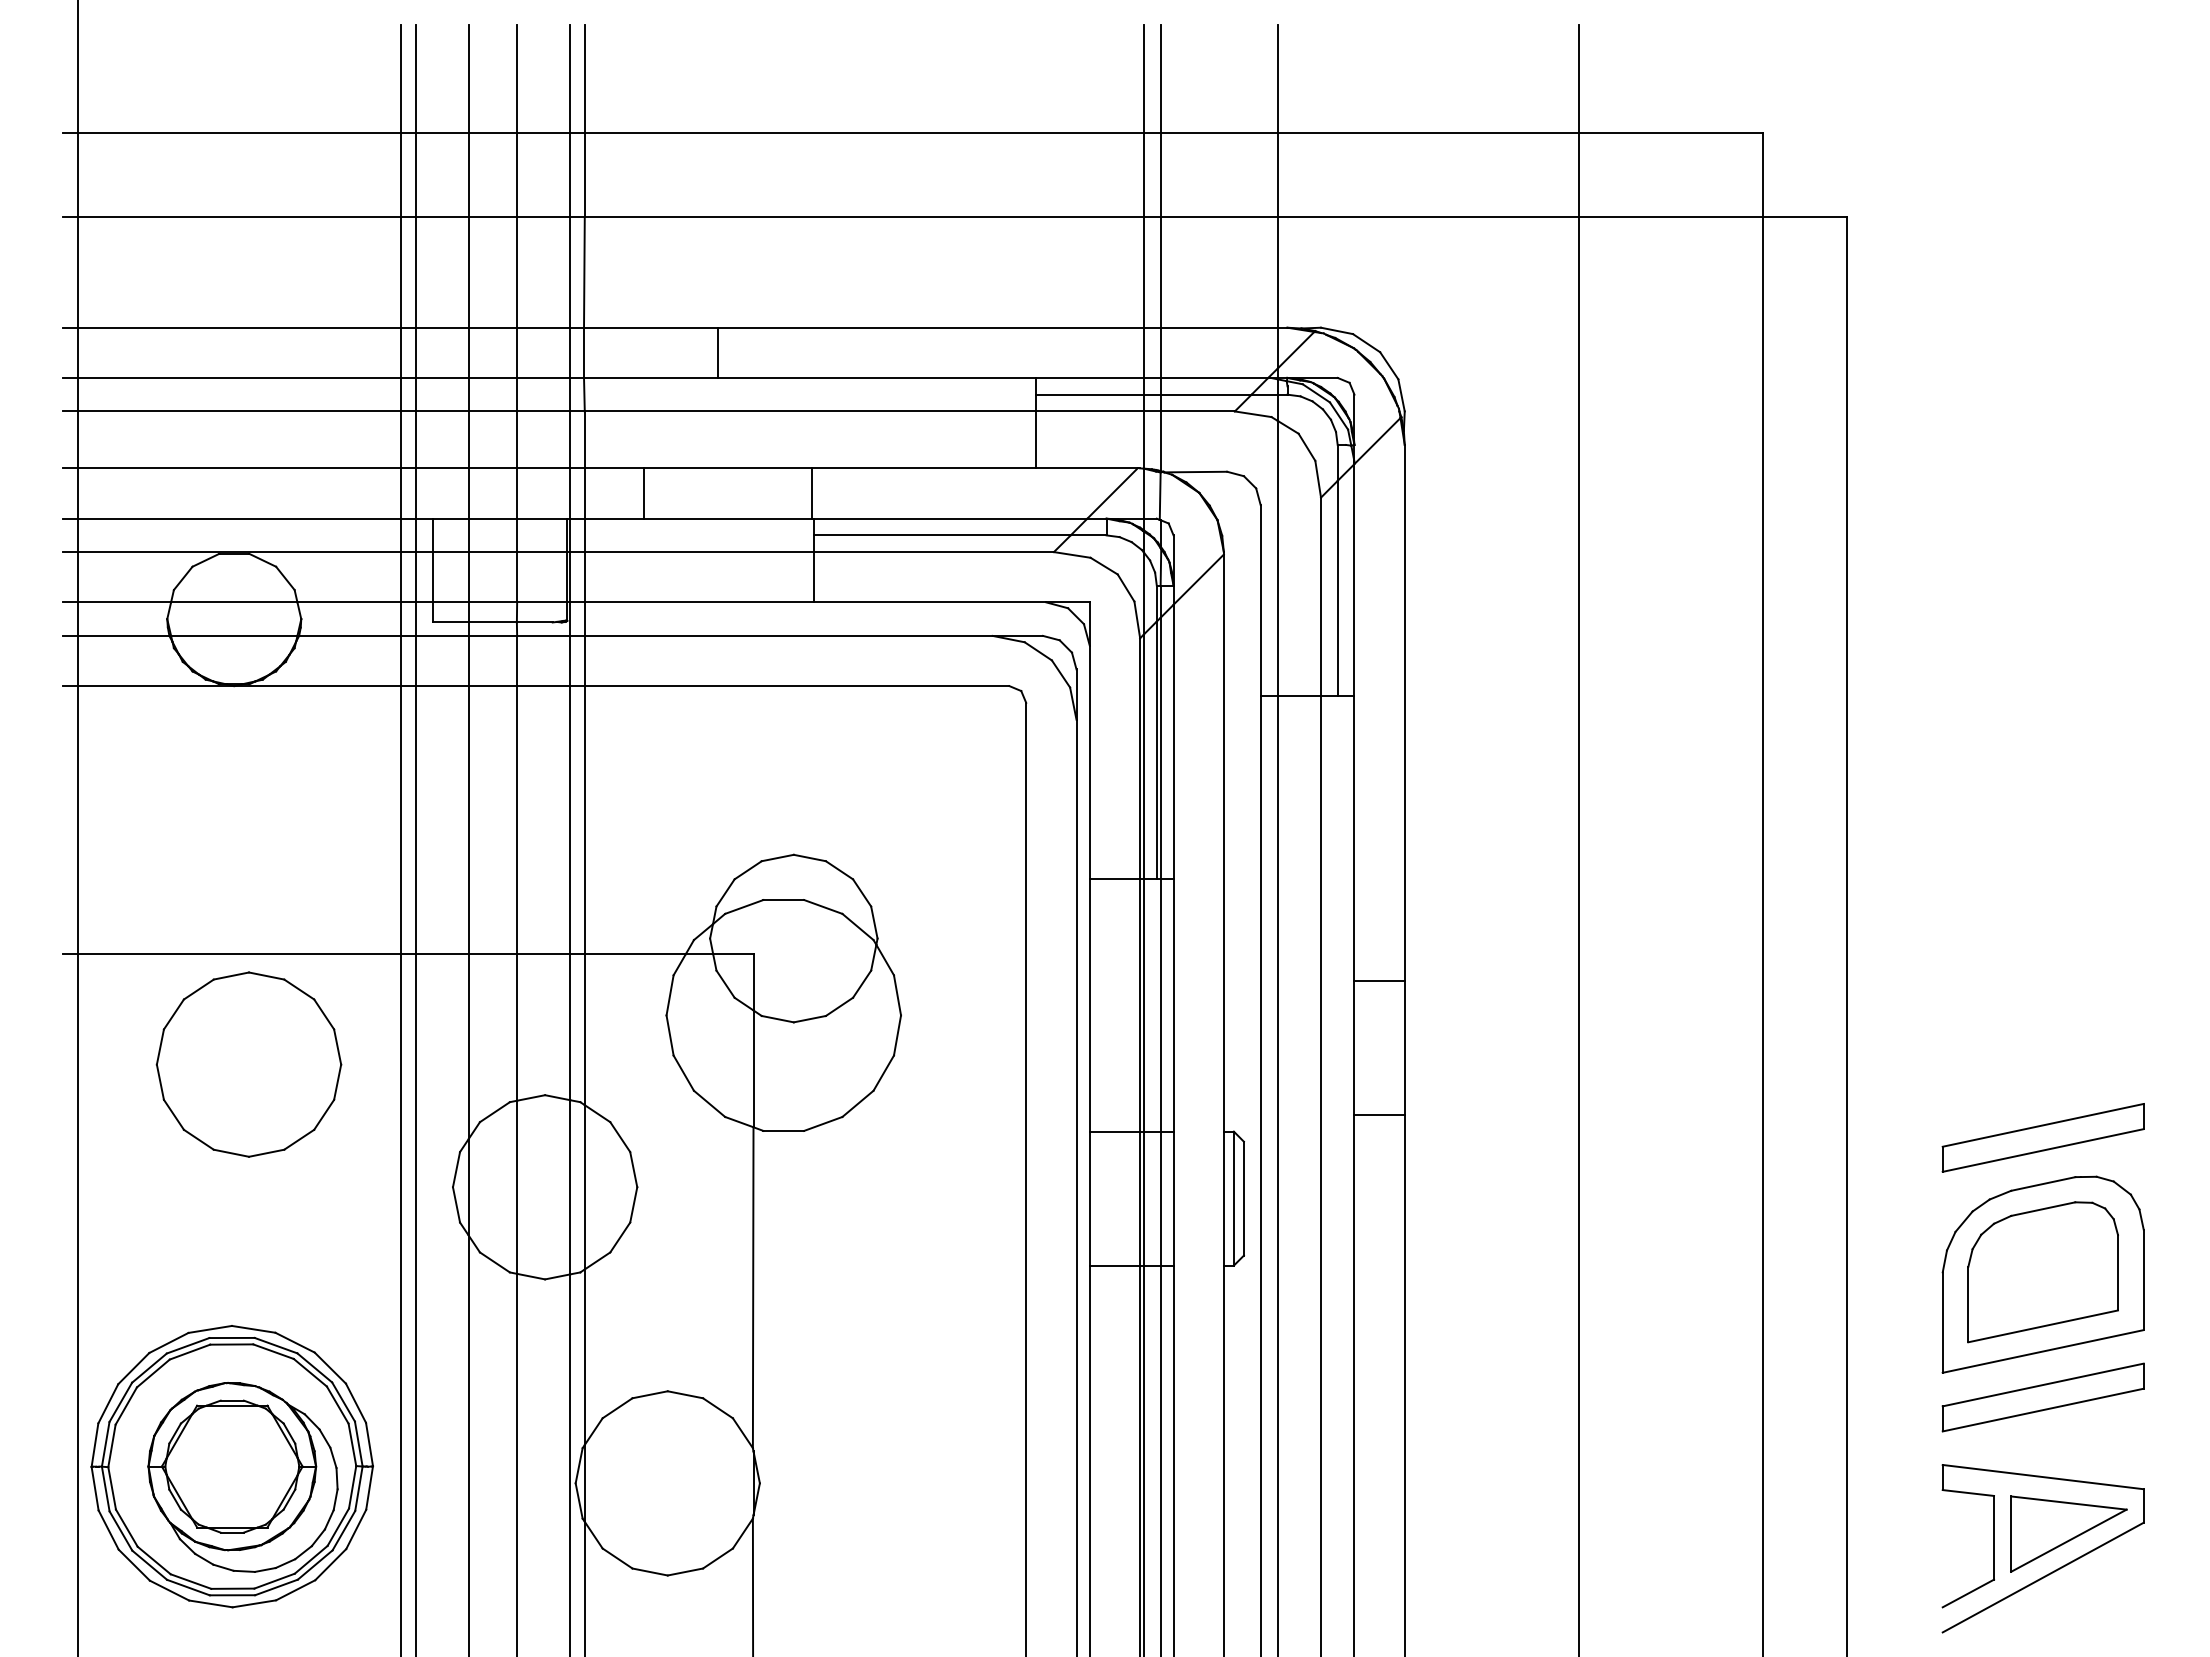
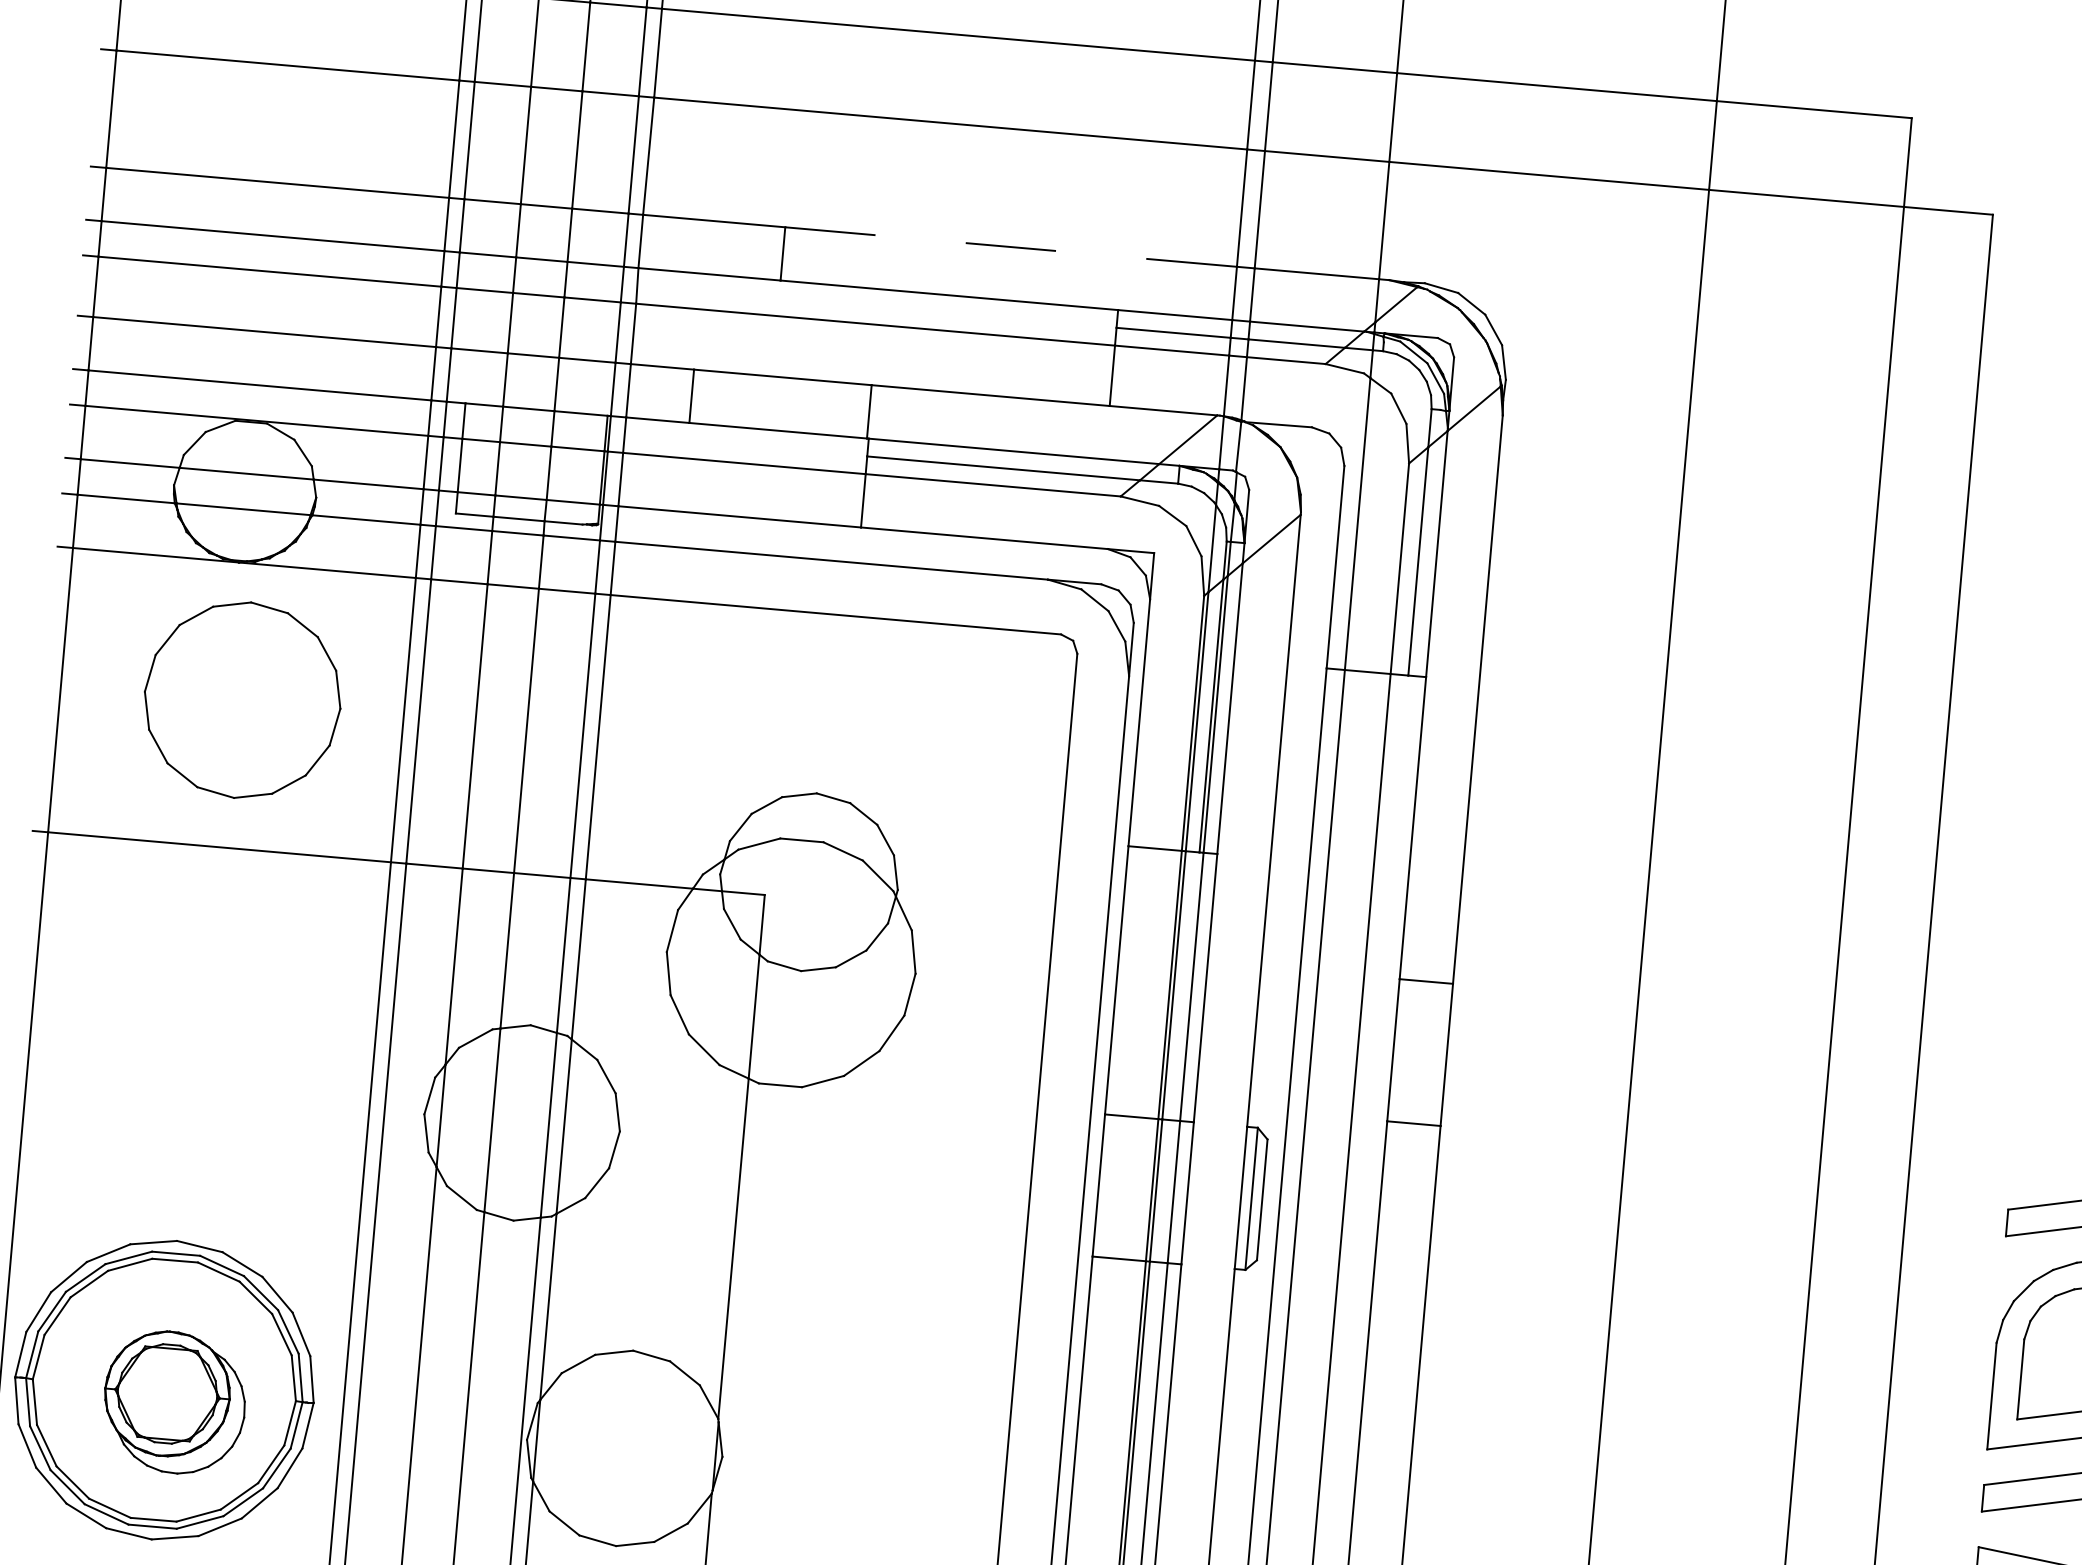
line: (930, 327) -> (1010, 246), solid -> dashed
part: (248, 1064) -> (242, 700), moved
part: (242, 1477) -> (174, 1402), size x0.7

